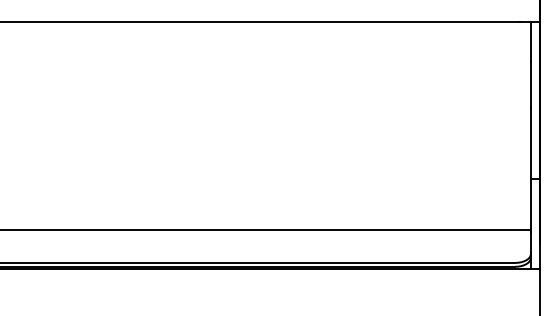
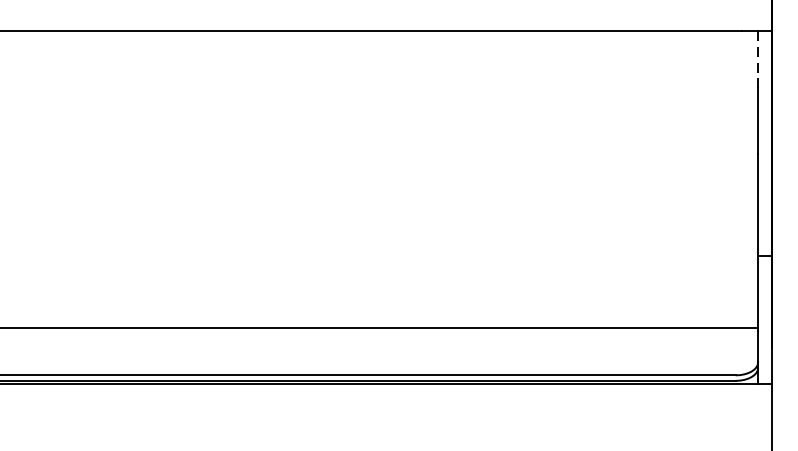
line: (530, 41) -> (757, 59), solid -> dashed

